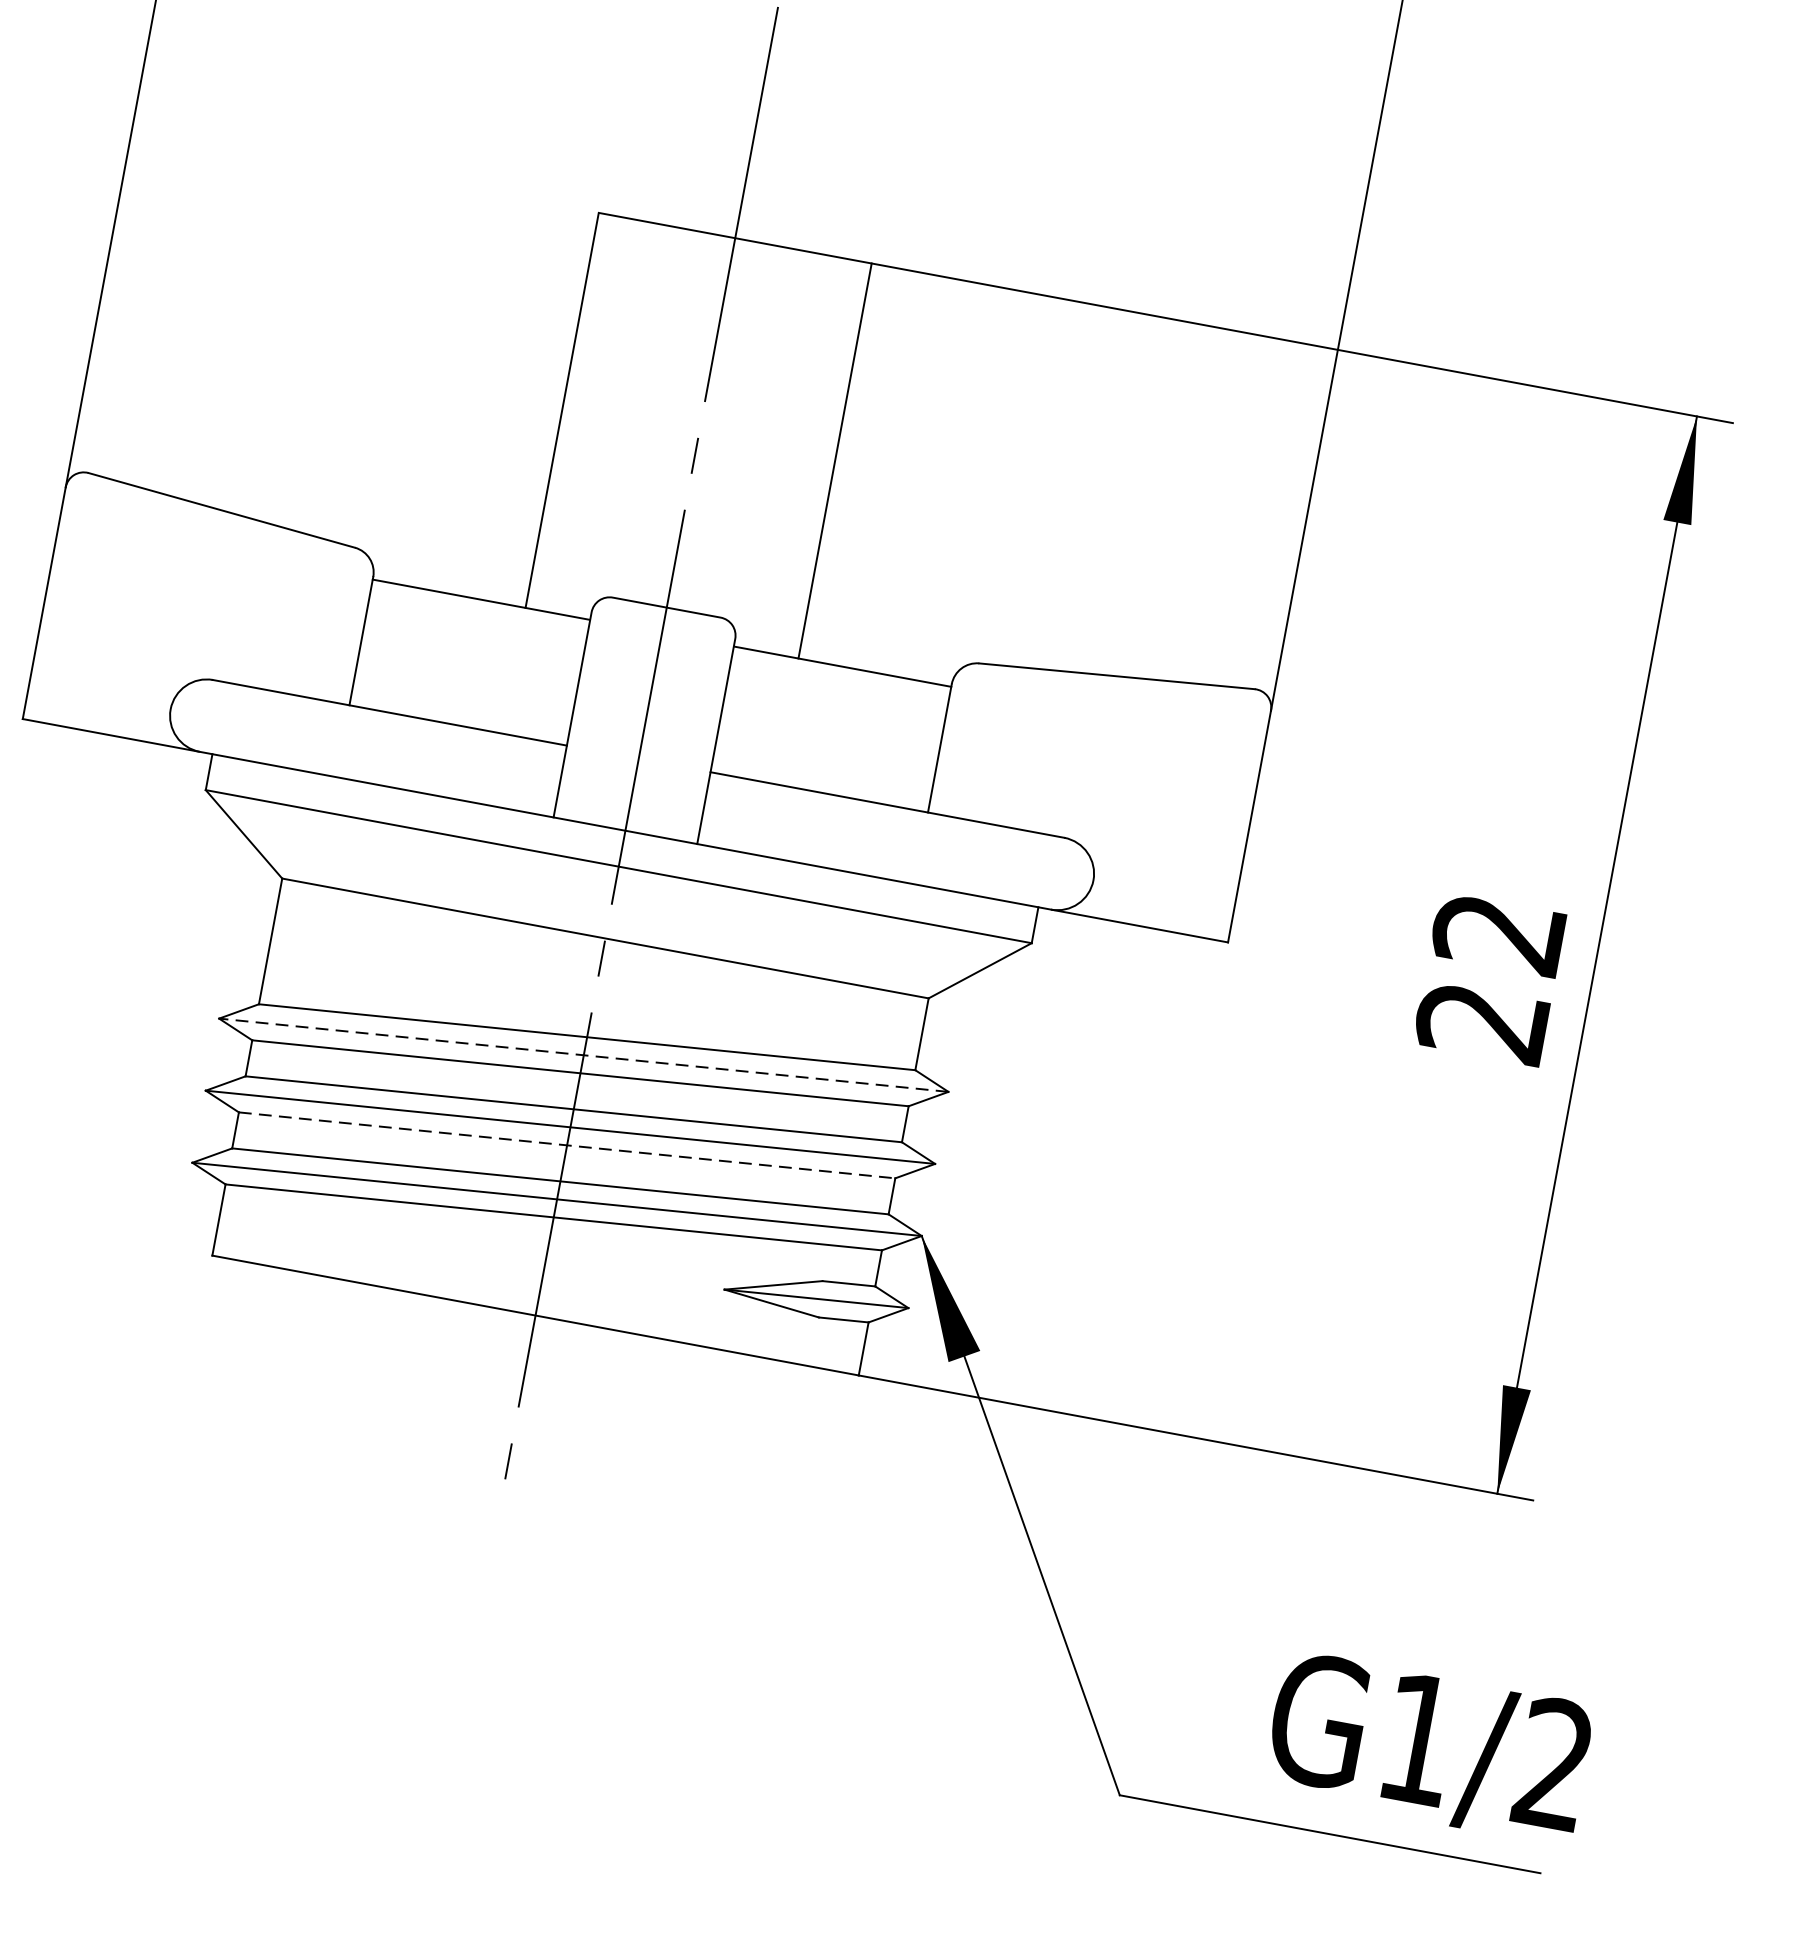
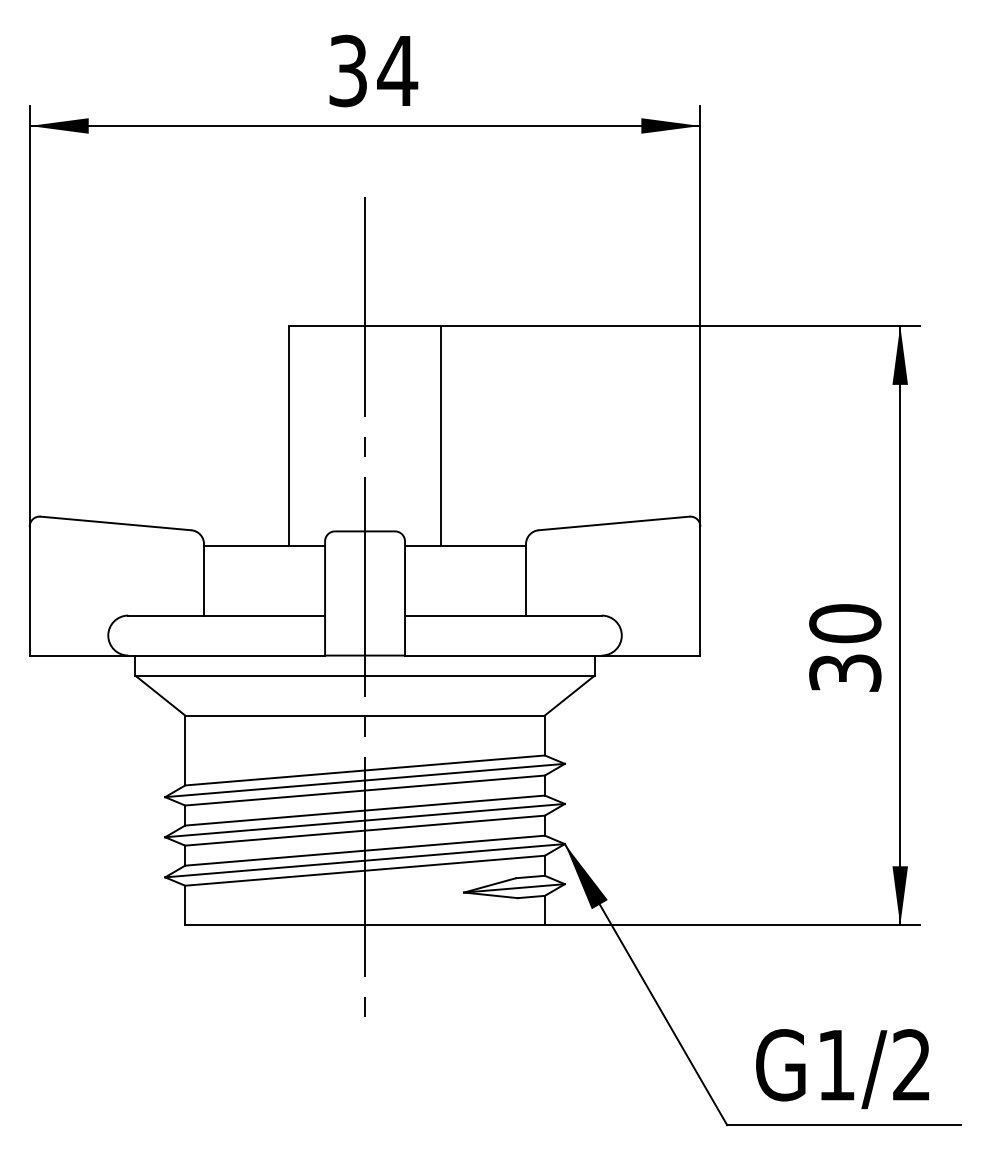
text: (1491, 976) -> (845, 647), 22 -> 30
line: (584, 1055) -> (365, 780), dashed -> solid
line: (567, 1145) -> (365, 830), dashed -> solid
text: (1428, 1748) -> (842, 1069), moved

